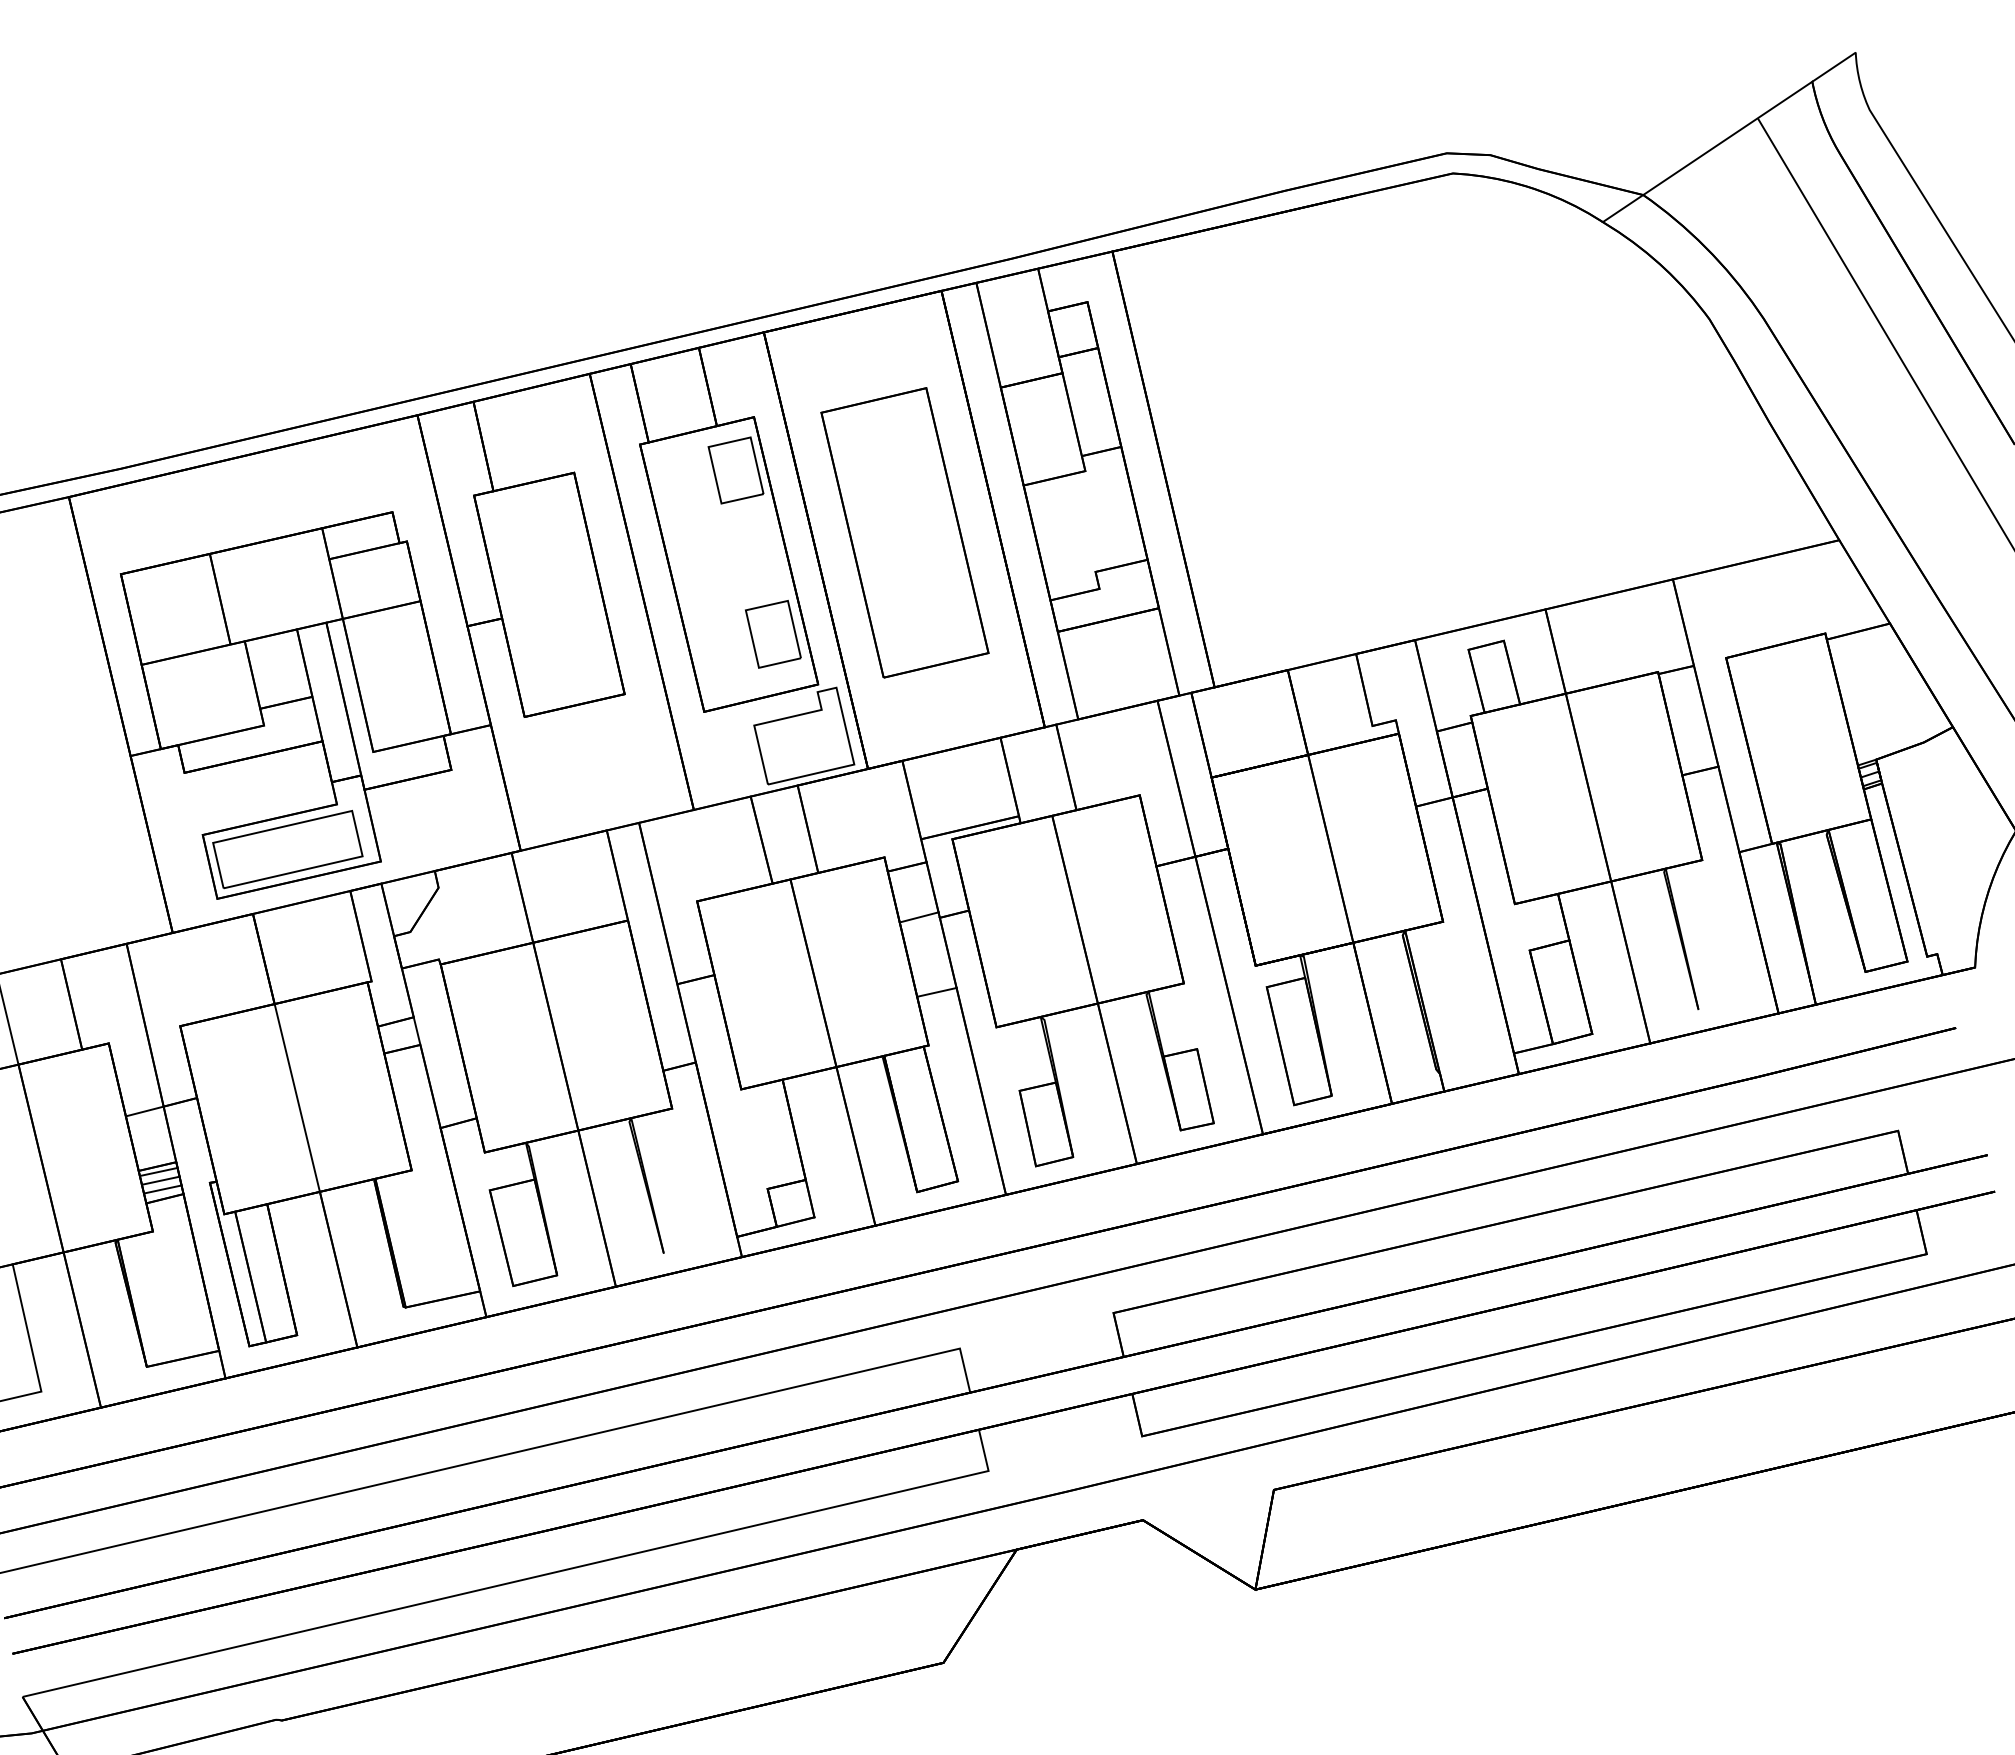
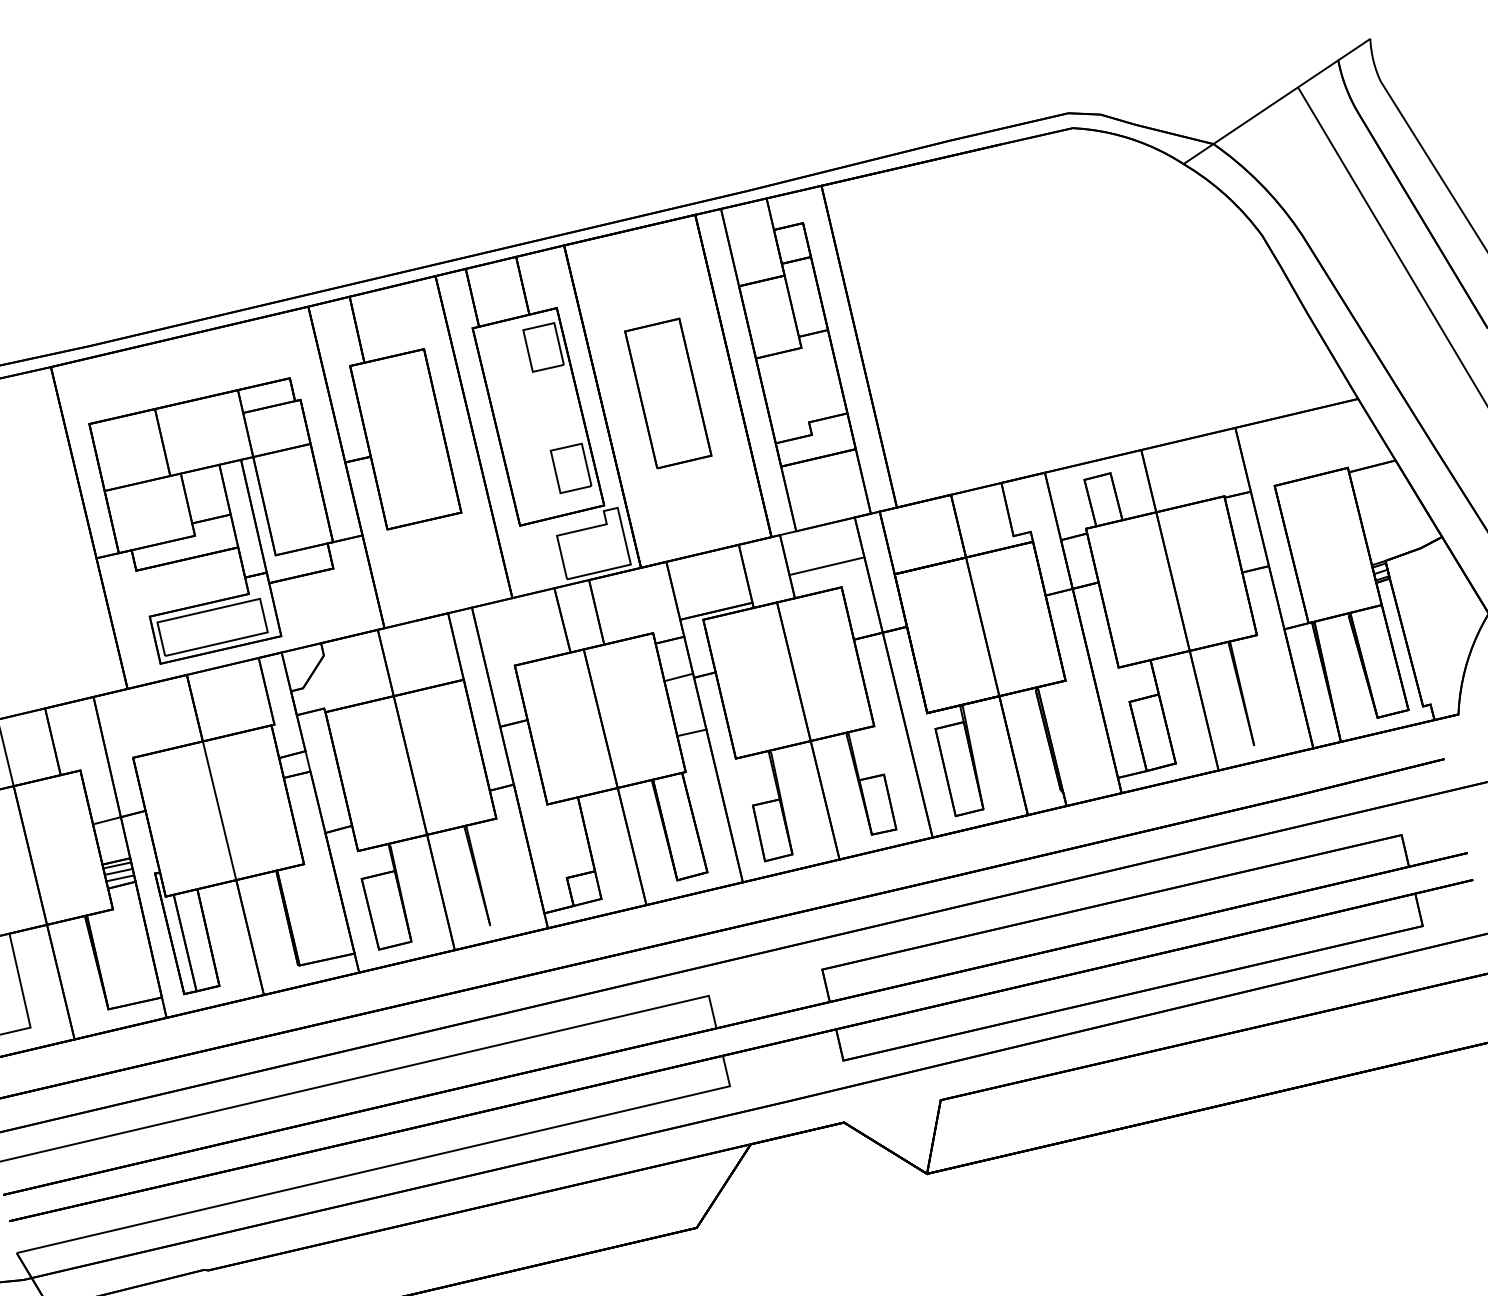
part: (904, 532) -> (667, 393), size x0.7
line: (1106, 712) -> (826, 566), moved

